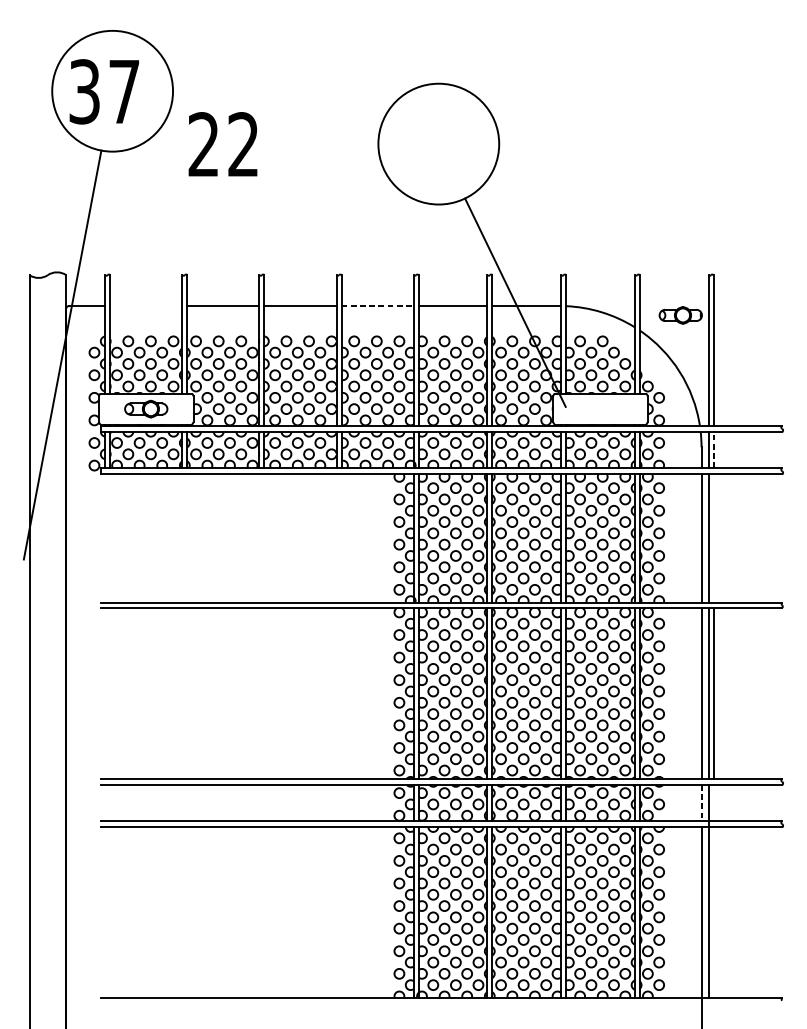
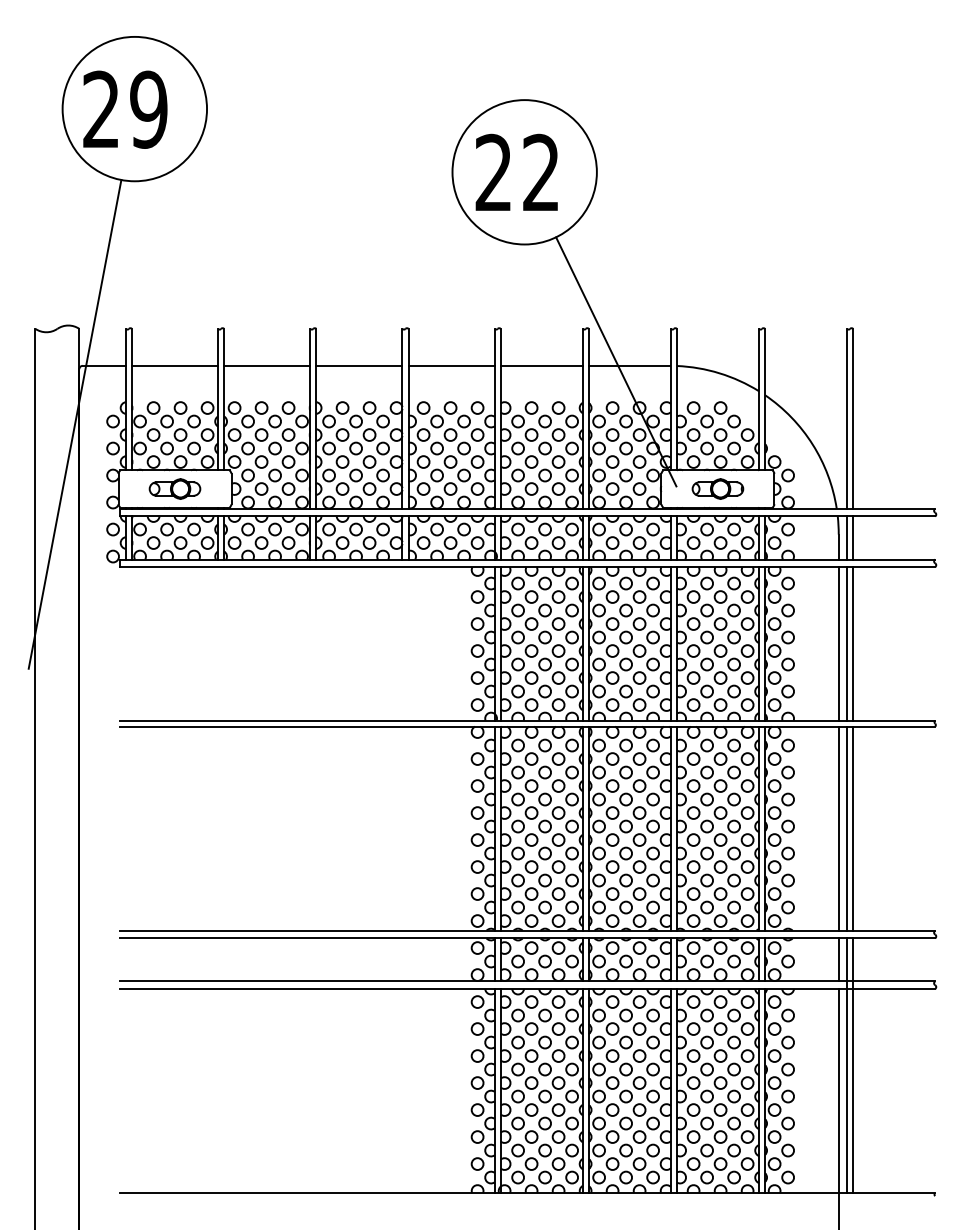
text: (104, 91) -> (125, 109), 37 -> 29
text: (222, 143) -> (516, 171), moved
line: (145, 305) -> (174, 365), added
line: (378, 305) -> (452, 365), dashed -> solid
part: (680, 314) -> (717, 488), moved
line: (713, 449) -> (853, 537), dashed -> solid
line: (713, 538) -> (853, 643), added
line: (701, 802) -> (838, 959), dashed -> solid
line: (713, 891) -> (853, 1065), added

